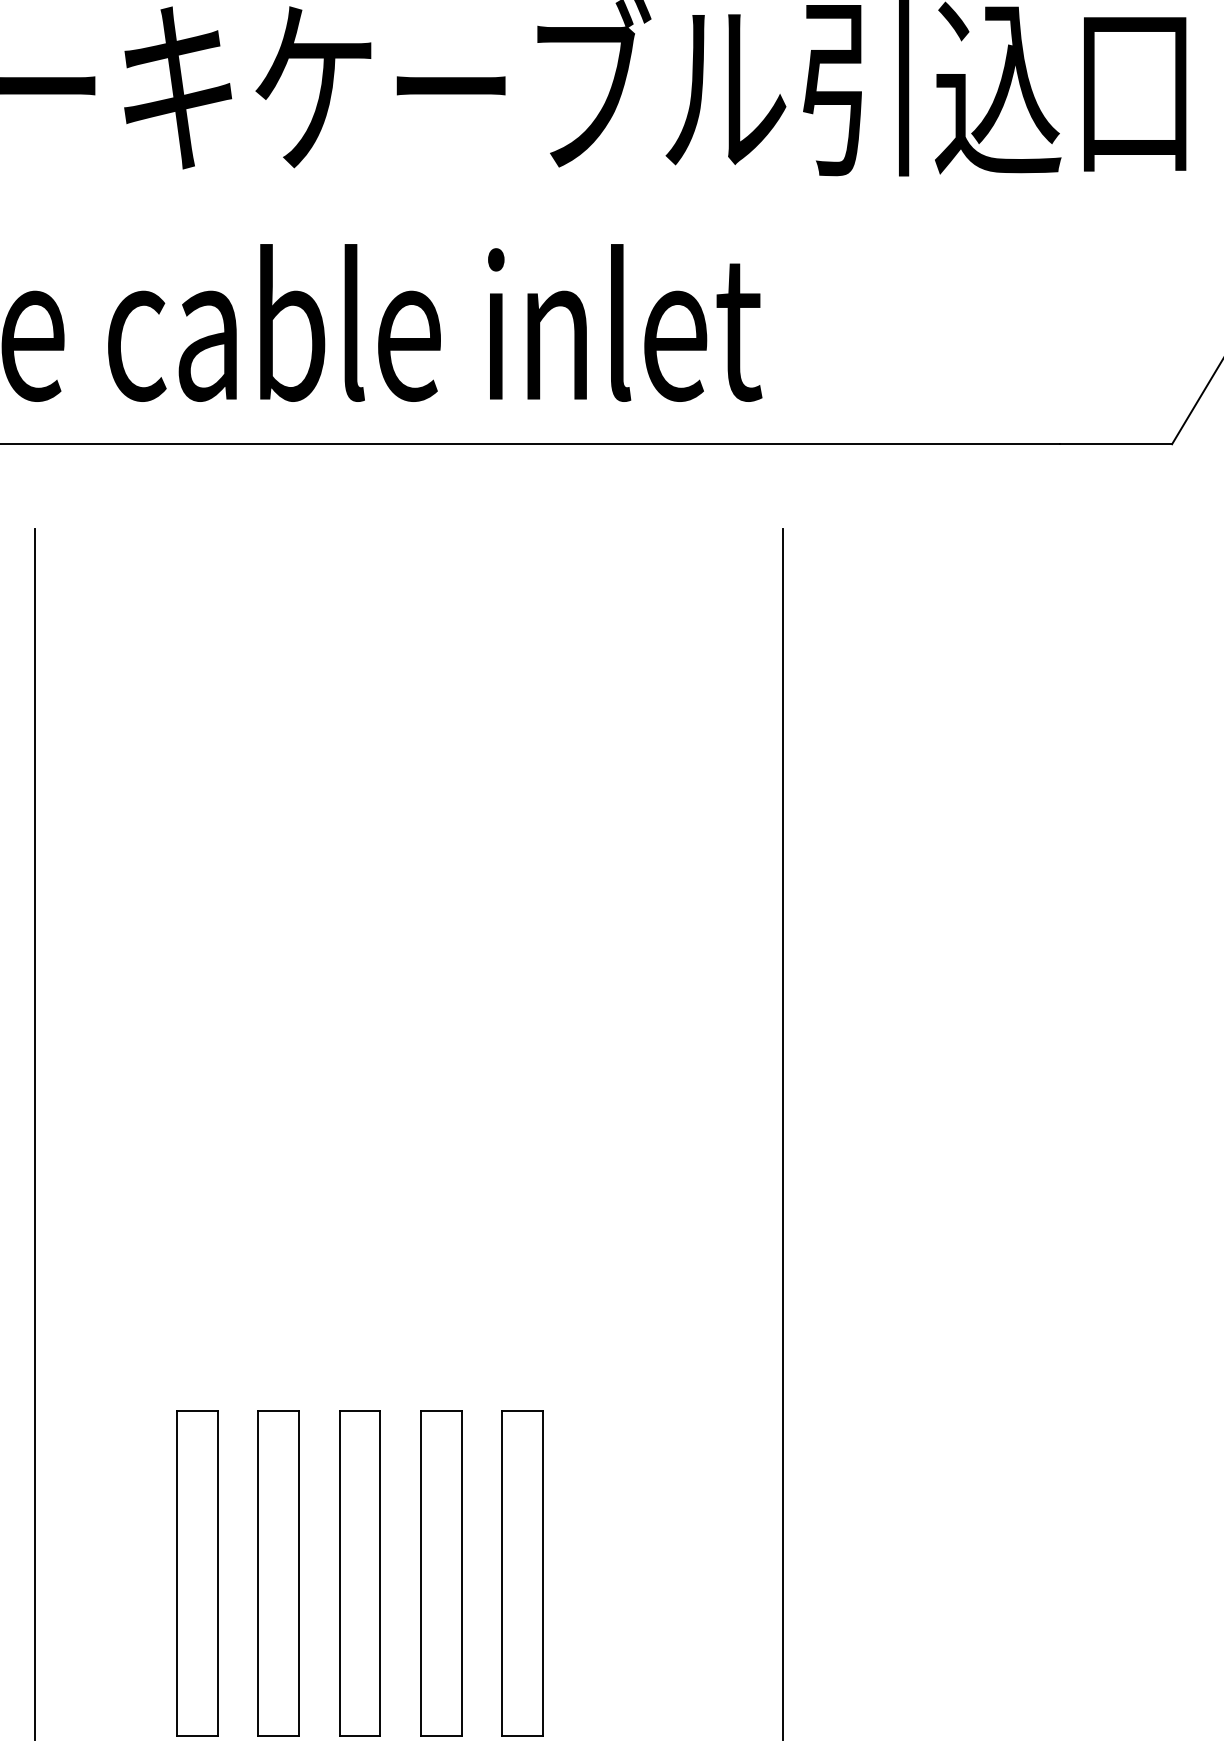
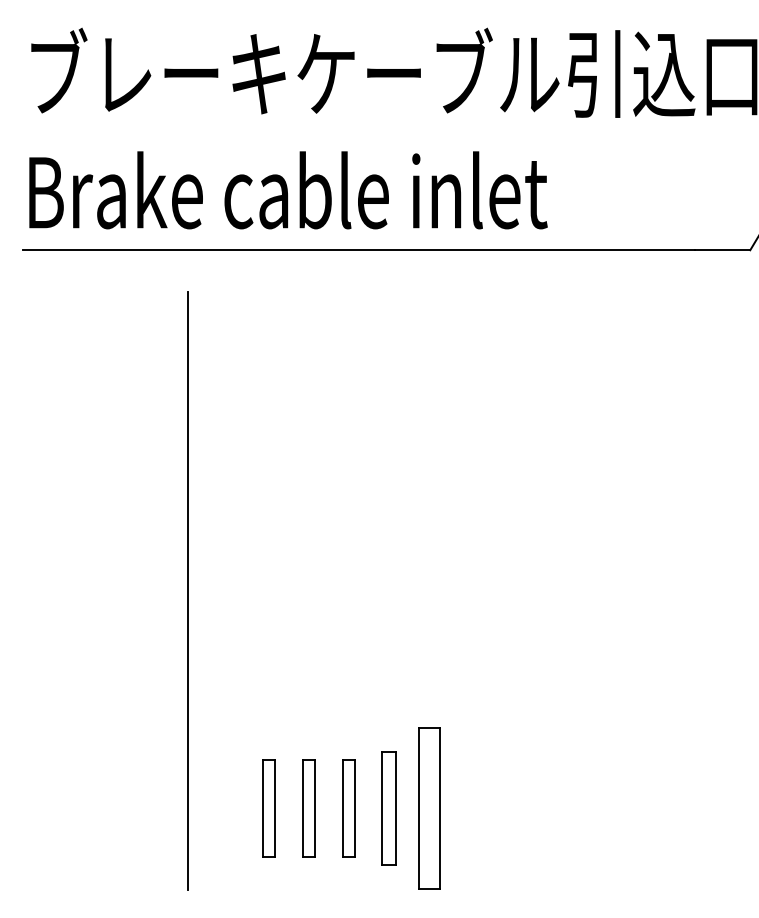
line: (783, 1134) -> (558, 591), removed
part: (197, 1574) -> (268, 808), size x0.6
part: (278, 1574) -> (308, 808), size x0.6
part: (358, 1574) -> (348, 808), size x0.6
part: (439, 1574) -> (388, 808), size x0.7

